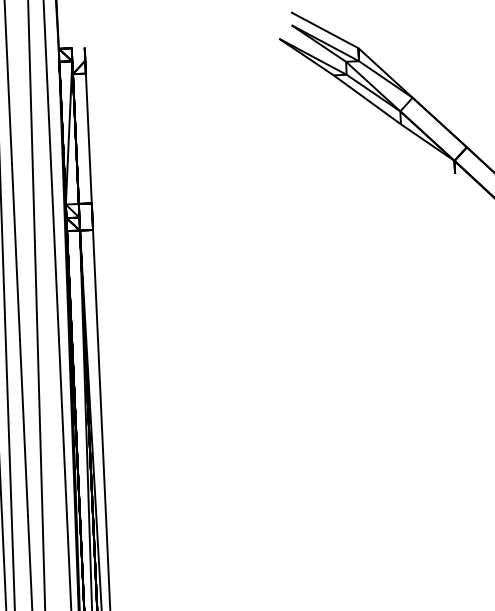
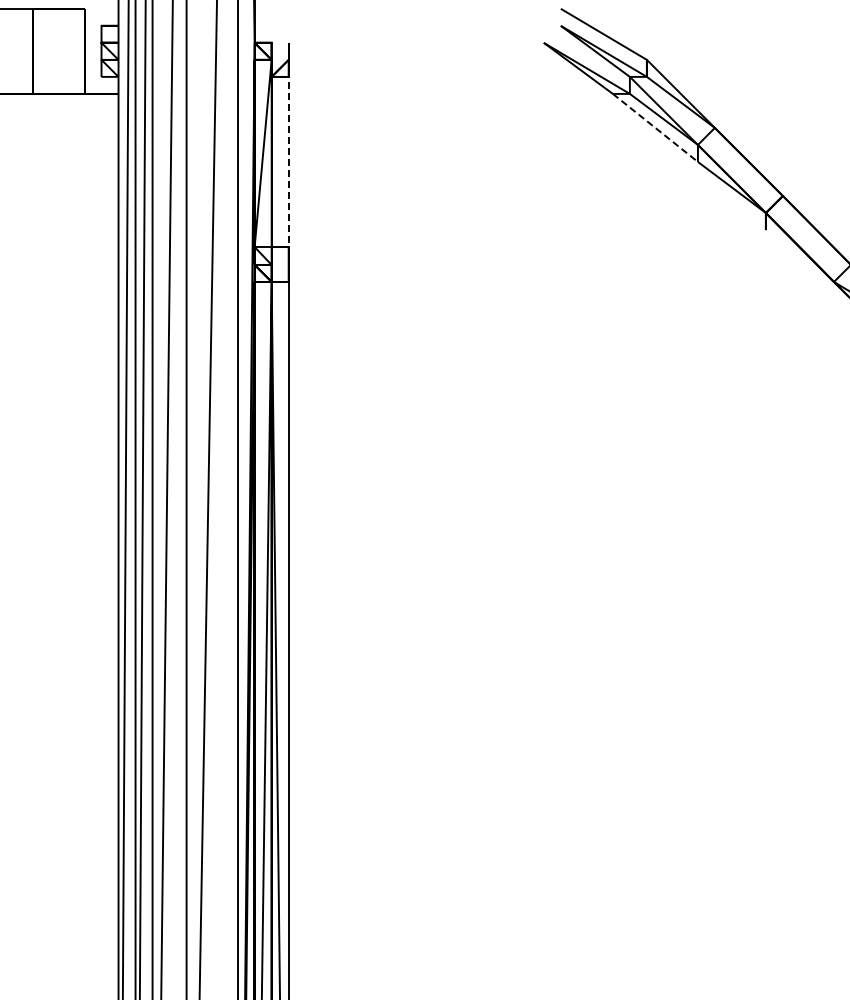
line: (367, 100) -> (655, 128), solid -> dashed
line: (88, 138) -> (288, 162), solid -> dashed

